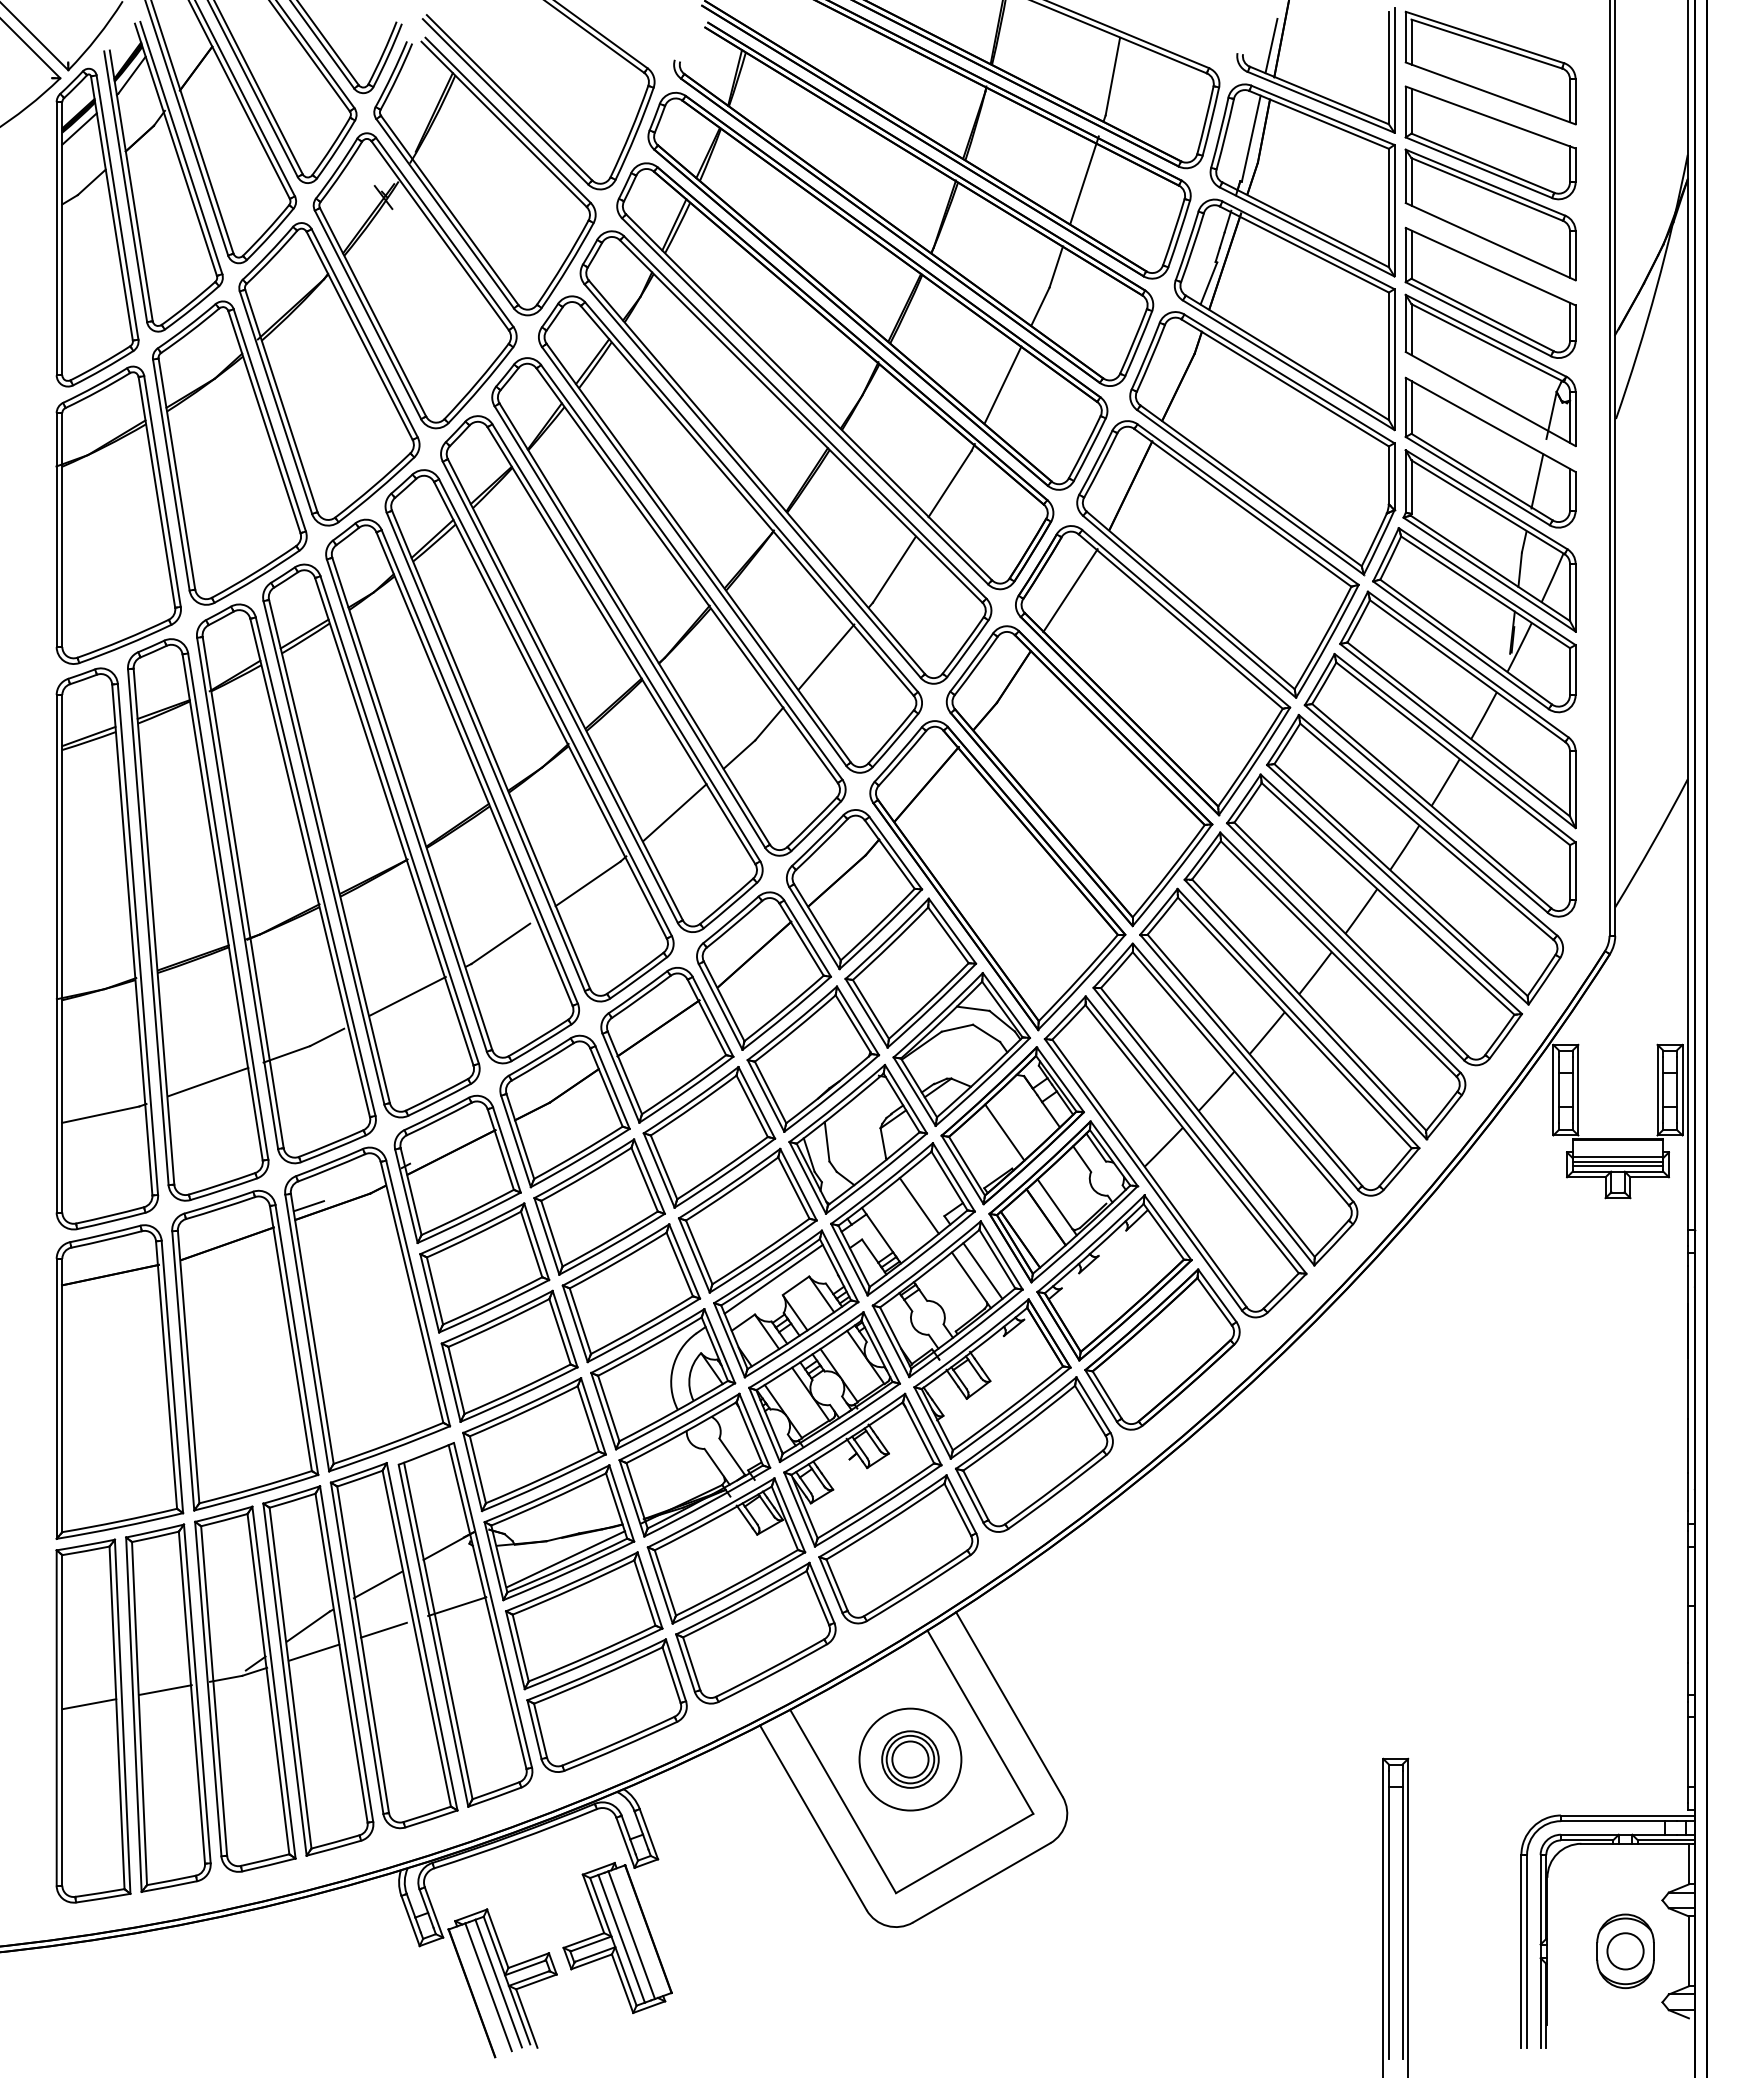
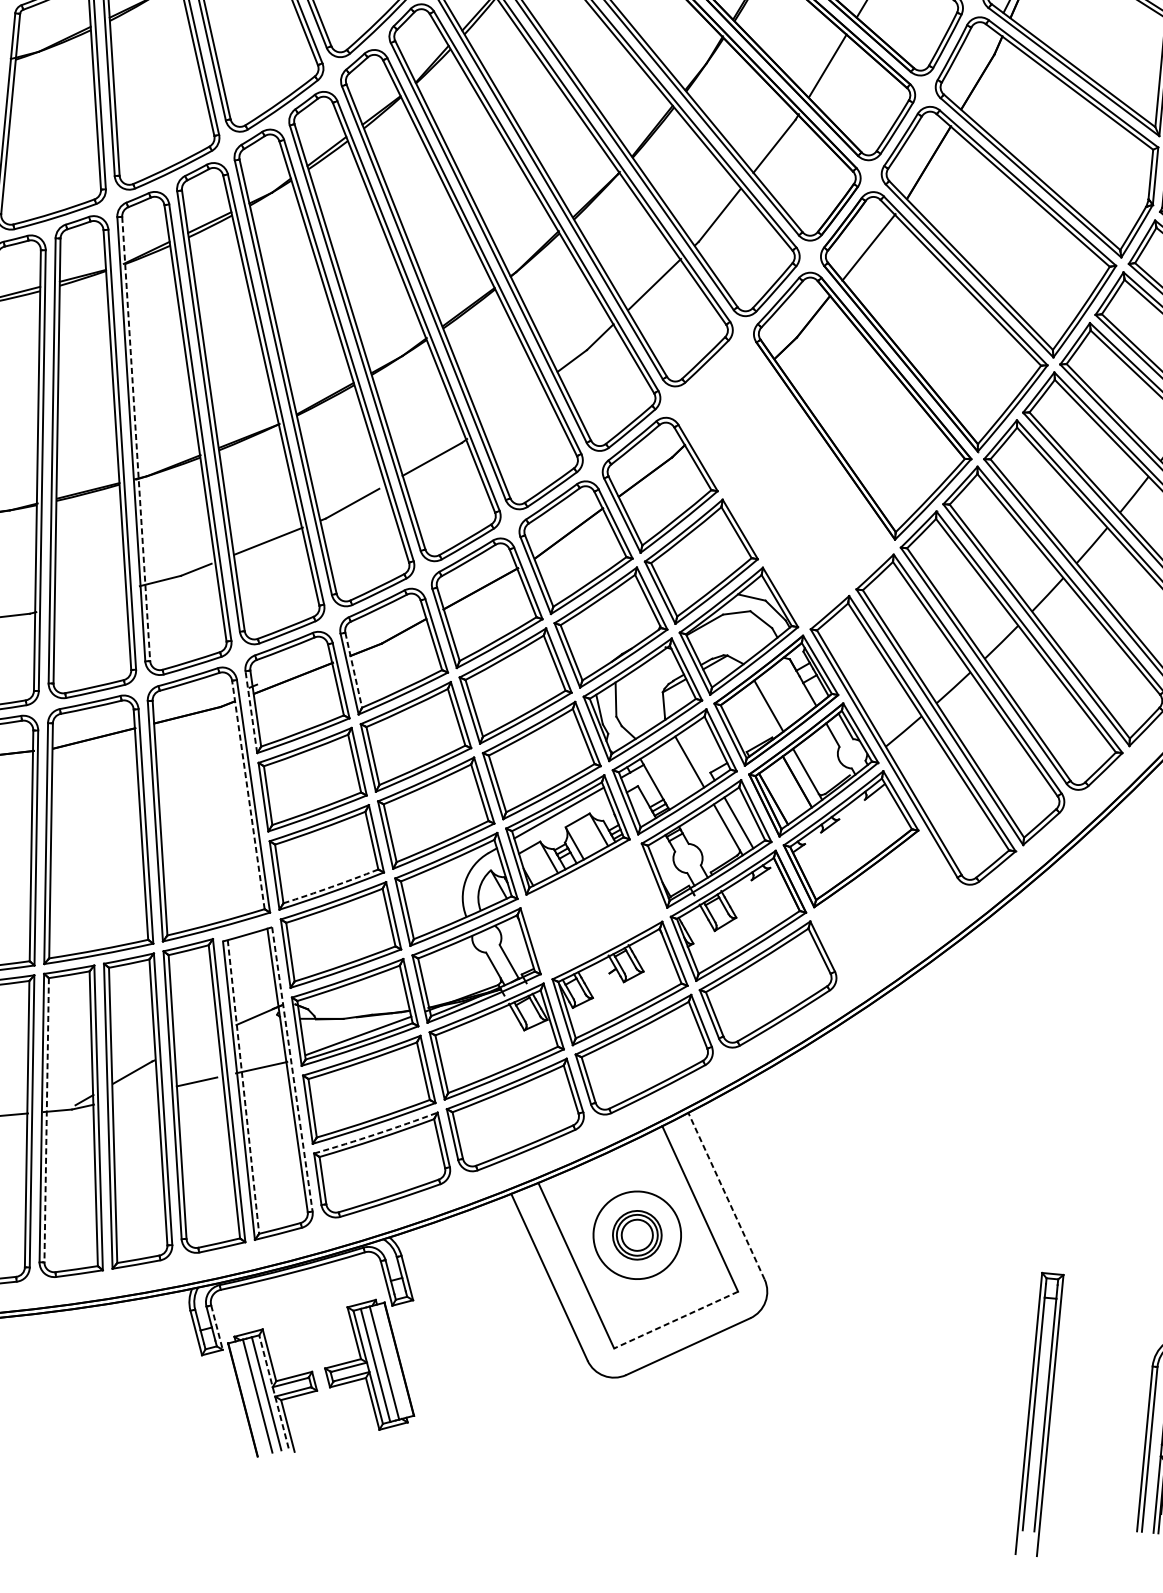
line: (674, 812) -> (511, 405), removed
part: (997, 875) -> (783, 485), removed
line: (243, 892) -> (136, 438), solid -> dashed
line: (208, 1081) -> (91, 597), removed
line: (520, 1136) -> (353, 670), solid -> dashed
line: (406, 1195) -> (251, 711), solid -> dashed
line: (308, 1206) -> (166, 713), removed
line: (411, 1291) -> (247, 794), solid -> dashed
part: (1162, 1349) -> (886, 904), removed
part: (824, 1386) -> (593, 908), removed
arc: (517, 1390) -> (330, 887), solid -> dashed
line: (377, 1584) -> (195, 1042), removed
line: (493, 1605) -> (292, 1069), solid -> dashed
line: (438, 1630) -> (243, 1086), solid -> dashed
line: (313, 1652) -> (134, 1095), removed
arc: (597, 1671) -> (376, 1134), solid -> dashed
line: (214, 1691) -> (46, 1120), solid -> dashed
line: (1009, 1704) -> (726, 1196), solid -> dashed
line: (964, 1853) -> (675, 1320), solid -> dashed
line: (434, 1912) -> (217, 1327), solid -> dashed
line: (506, 1980) -> (273, 1391), solid -> dashed

